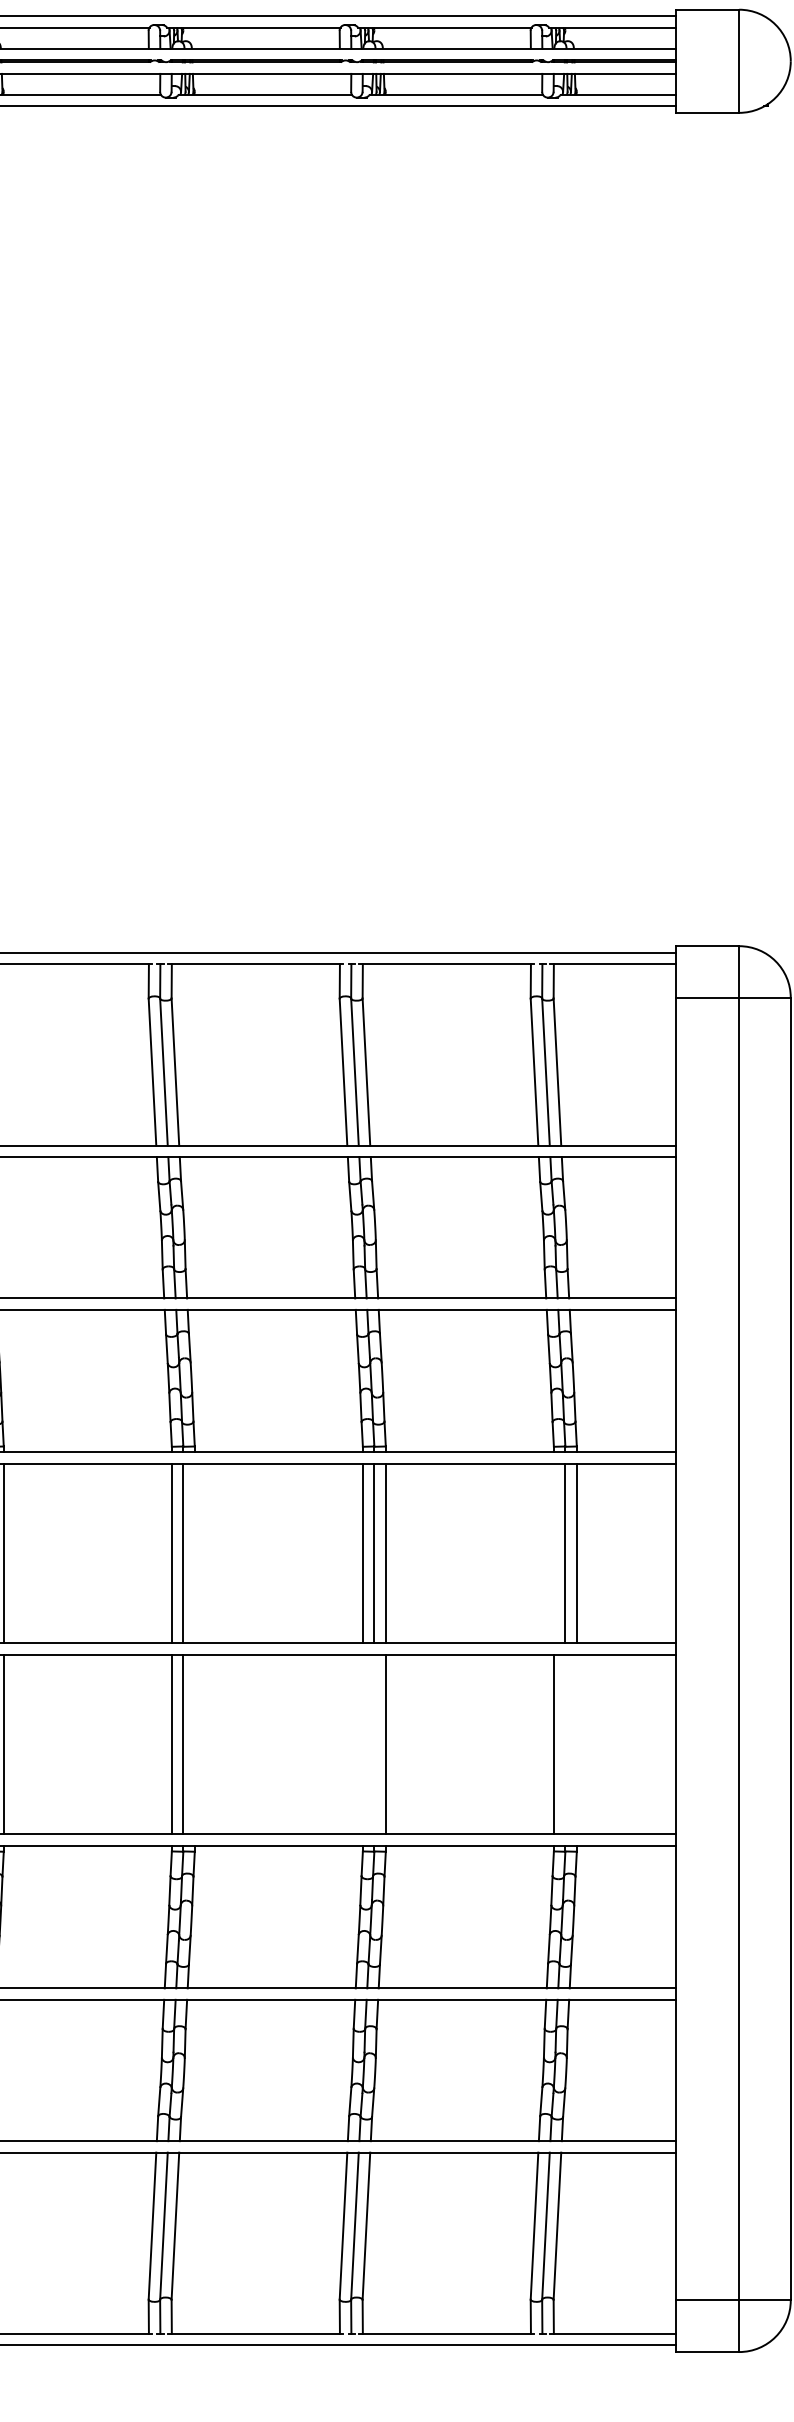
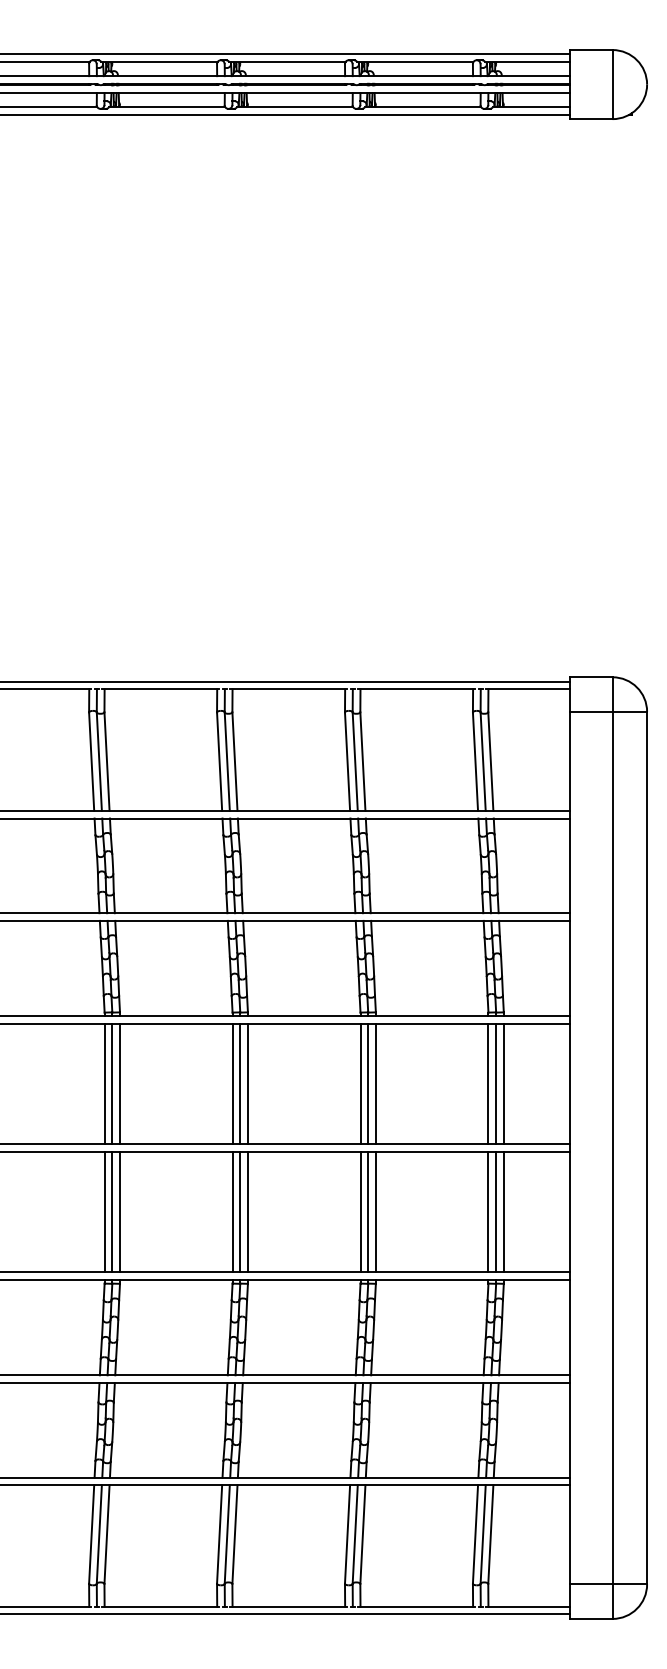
line: (194, 1554) -> (247, 1084), added
line: (553, 1554) -> (488, 1084), added
line: (194, 1743) -> (247, 1211), added
line: (362, 1743) -> (360, 1211), added
line: (374, 1743) -> (368, 1211), added
line: (565, 1743) -> (496, 1211), added
line: (576, 1743) -> (503, 1211), added

